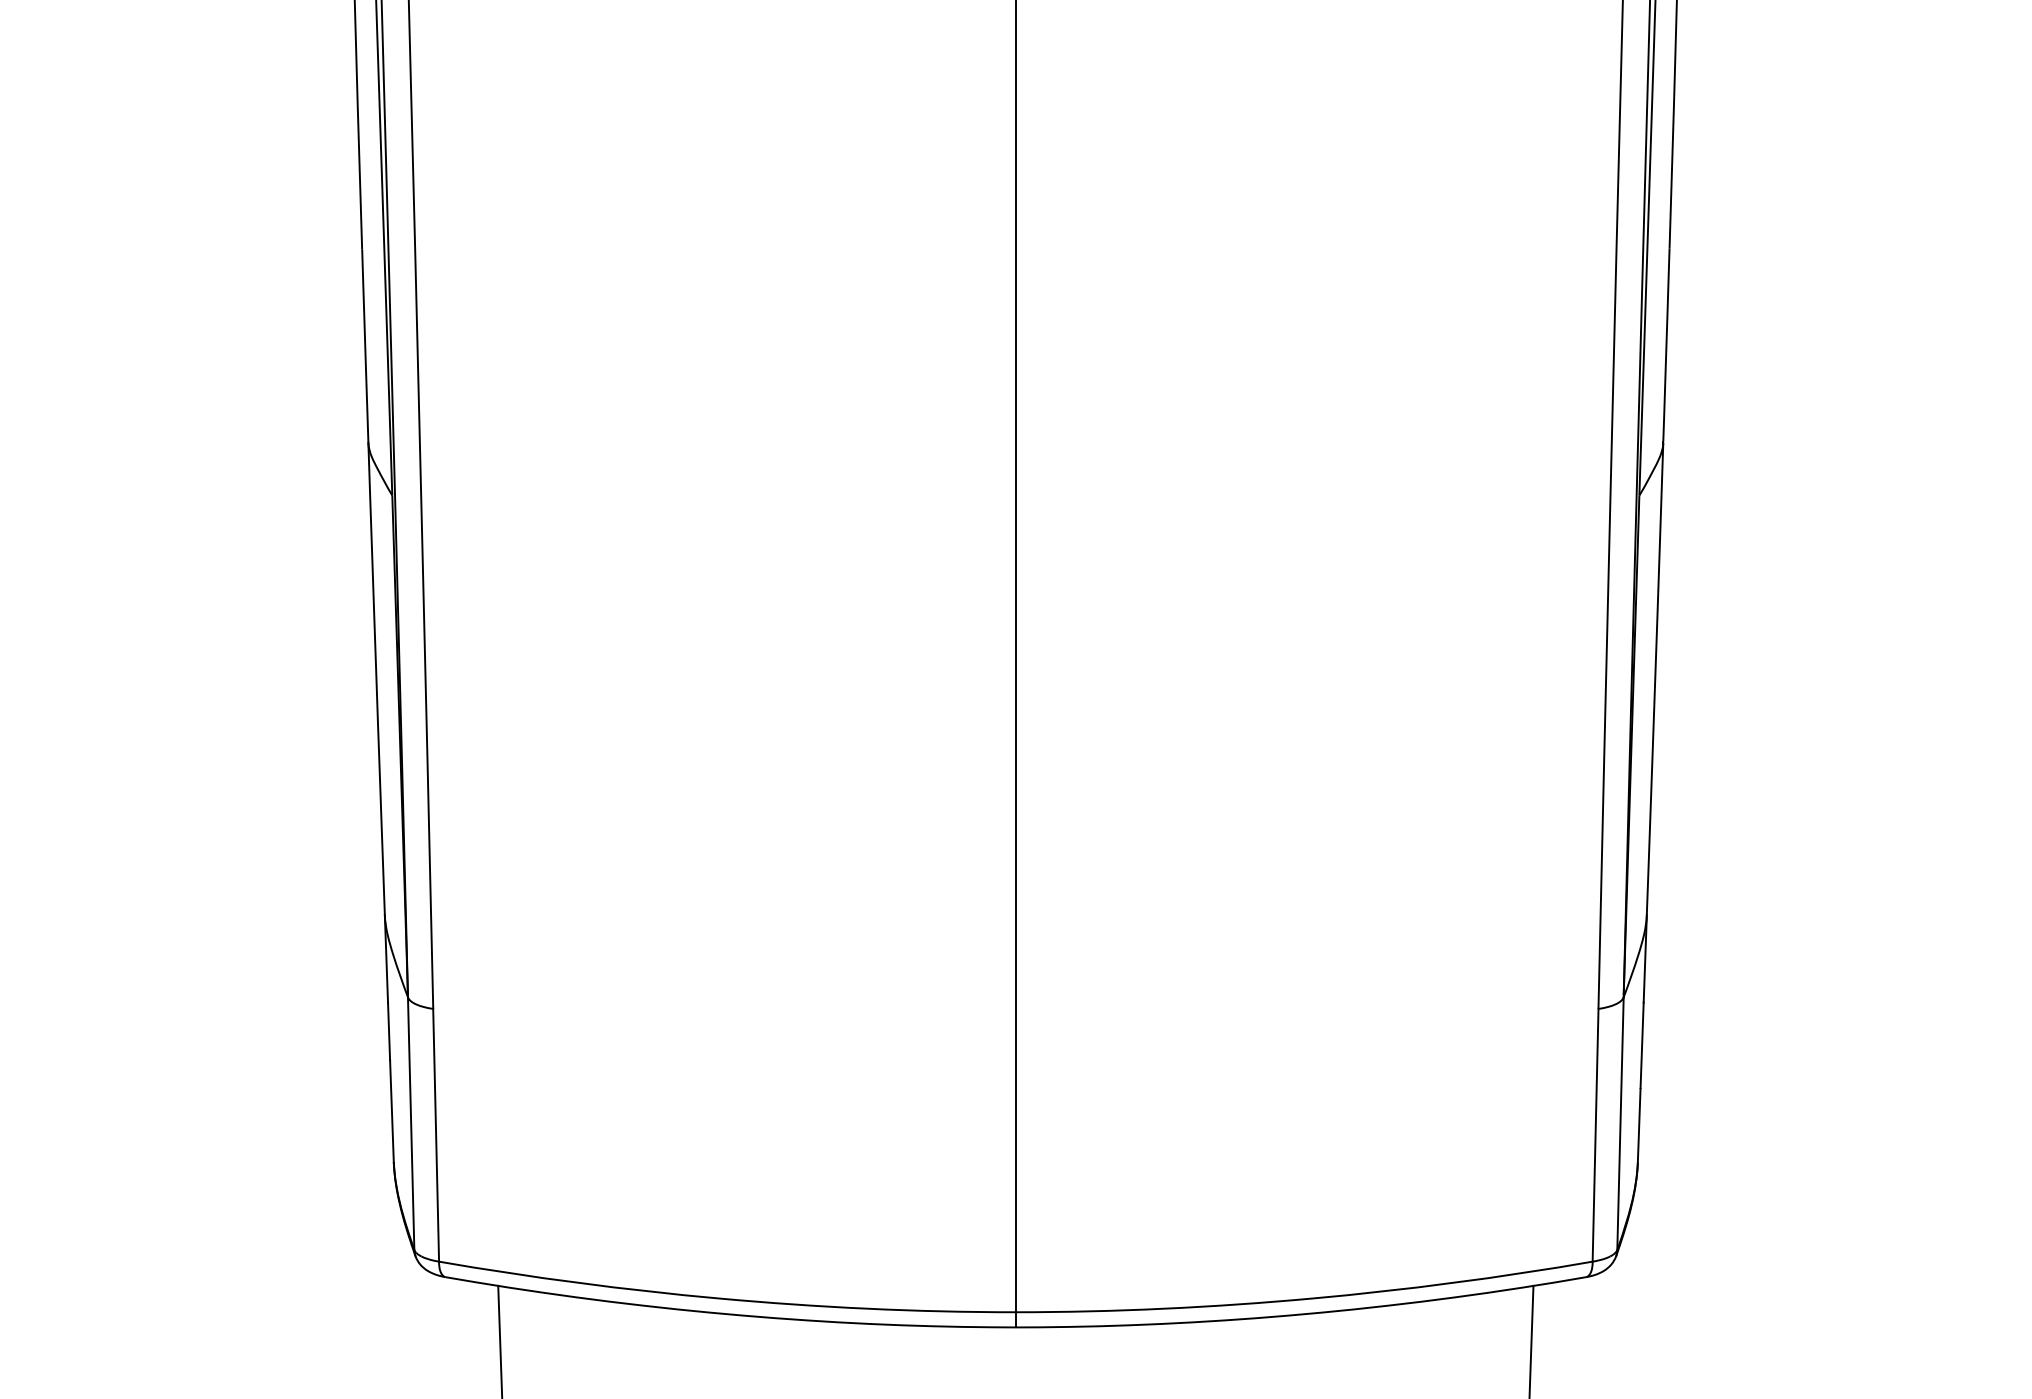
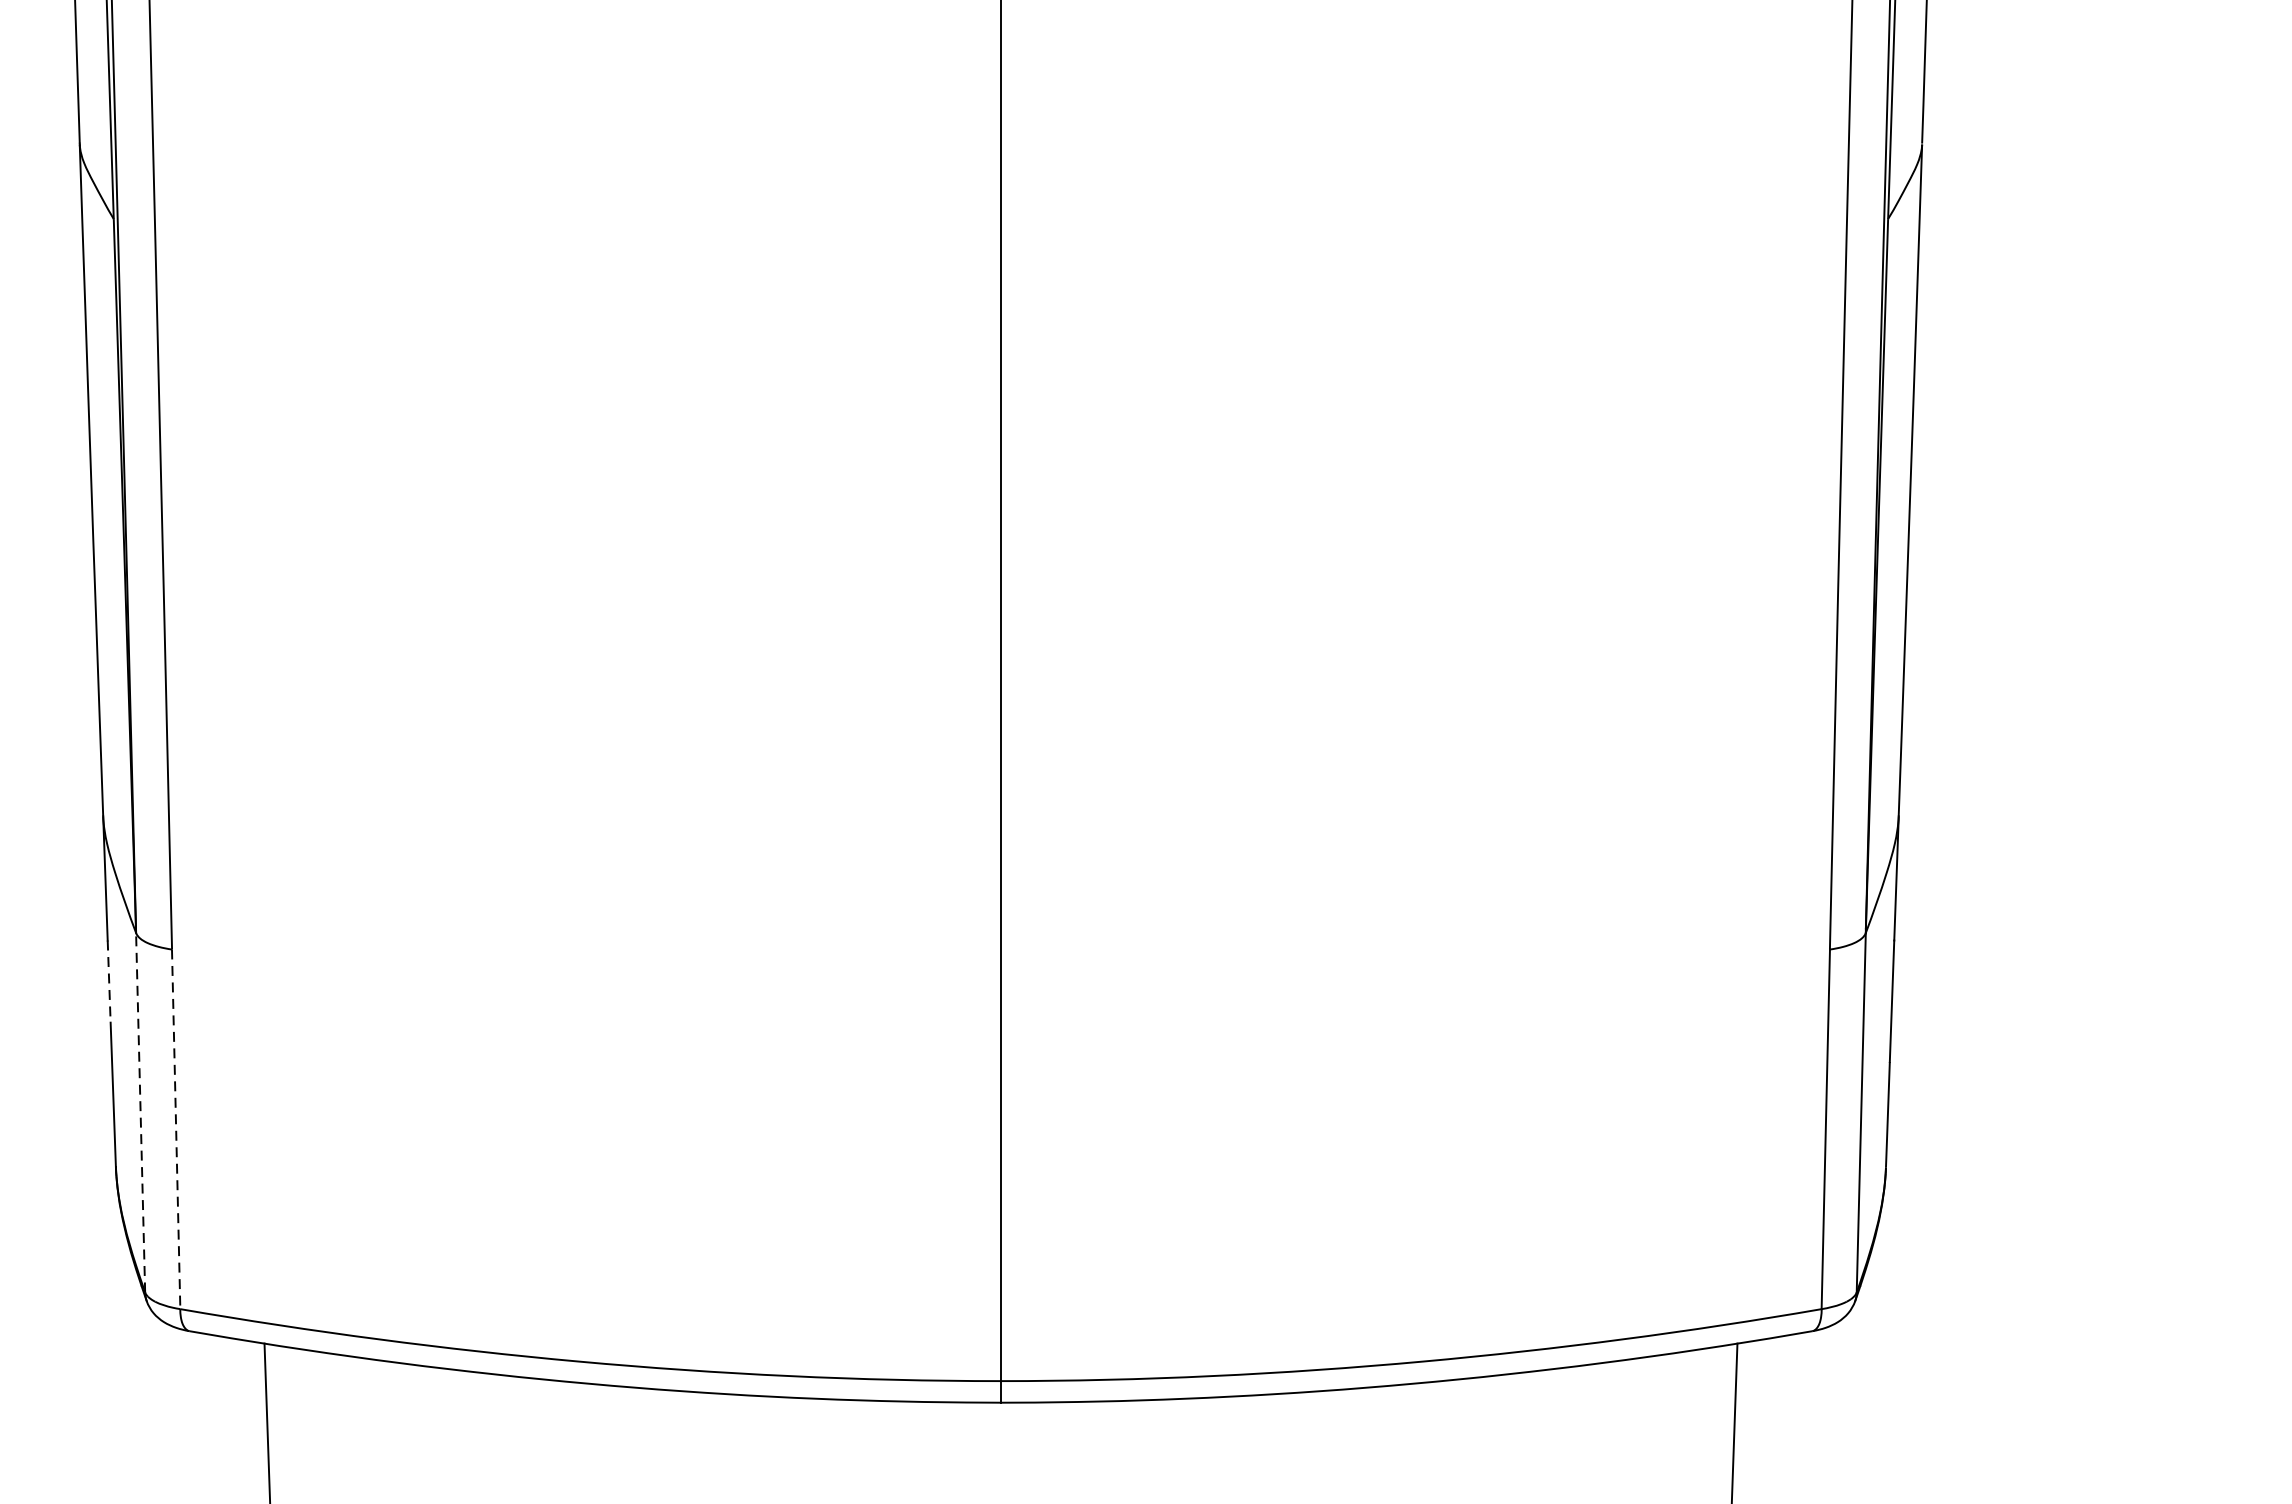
line: (389, 1031) -> (109, 981), solid -> dashed
line: (411, 1123) -> (141, 1112), solid -> dashed
line: (436, 1135) -> (176, 1129), solid -> dashed

